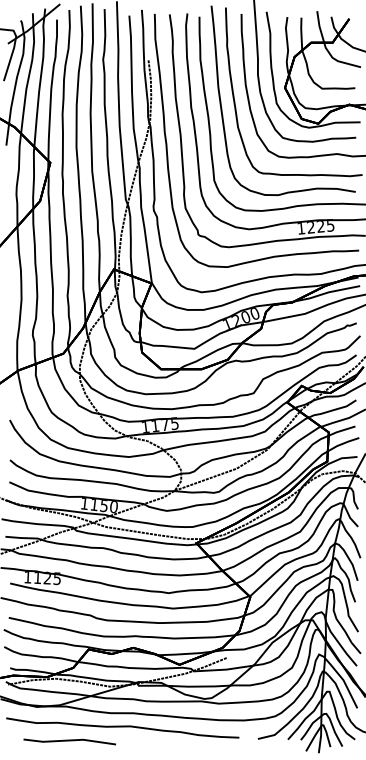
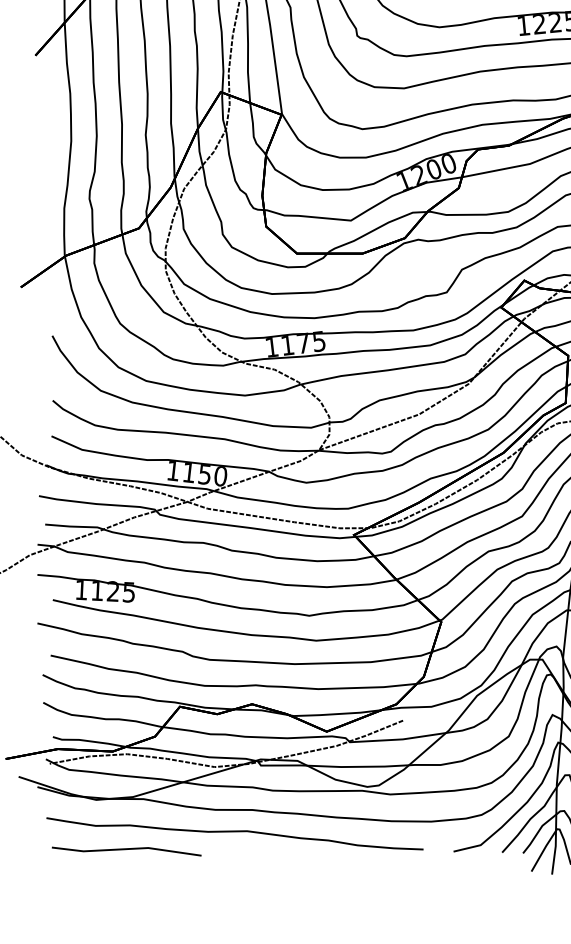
line: (69, 741) -> (126, 850), moved

